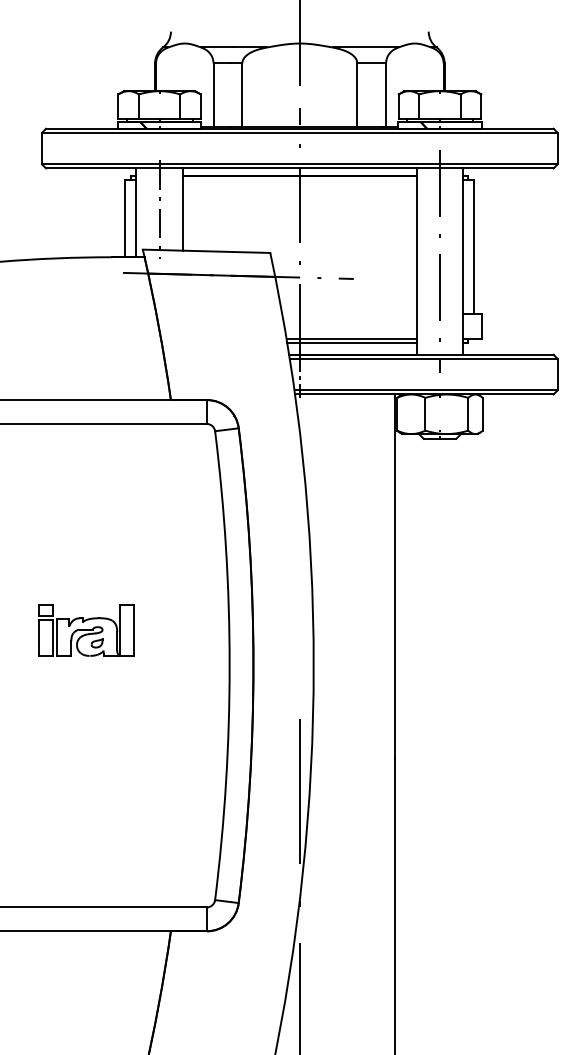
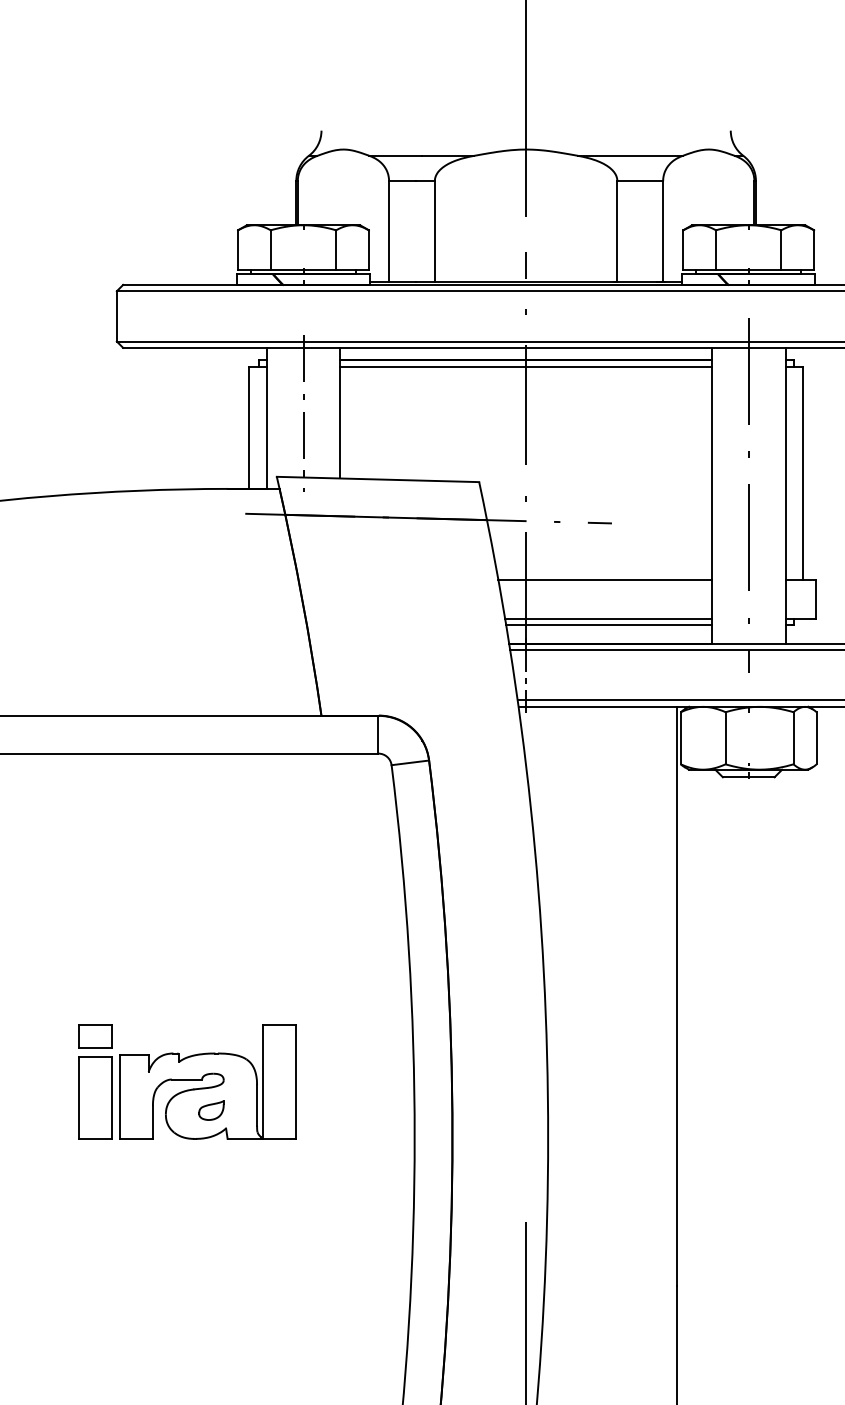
line: (299, 180) -> (525, 367), added
line: (349, 314) -> (604, 579), added
part: (86, 630) -> (187, 1081), size x1.43

